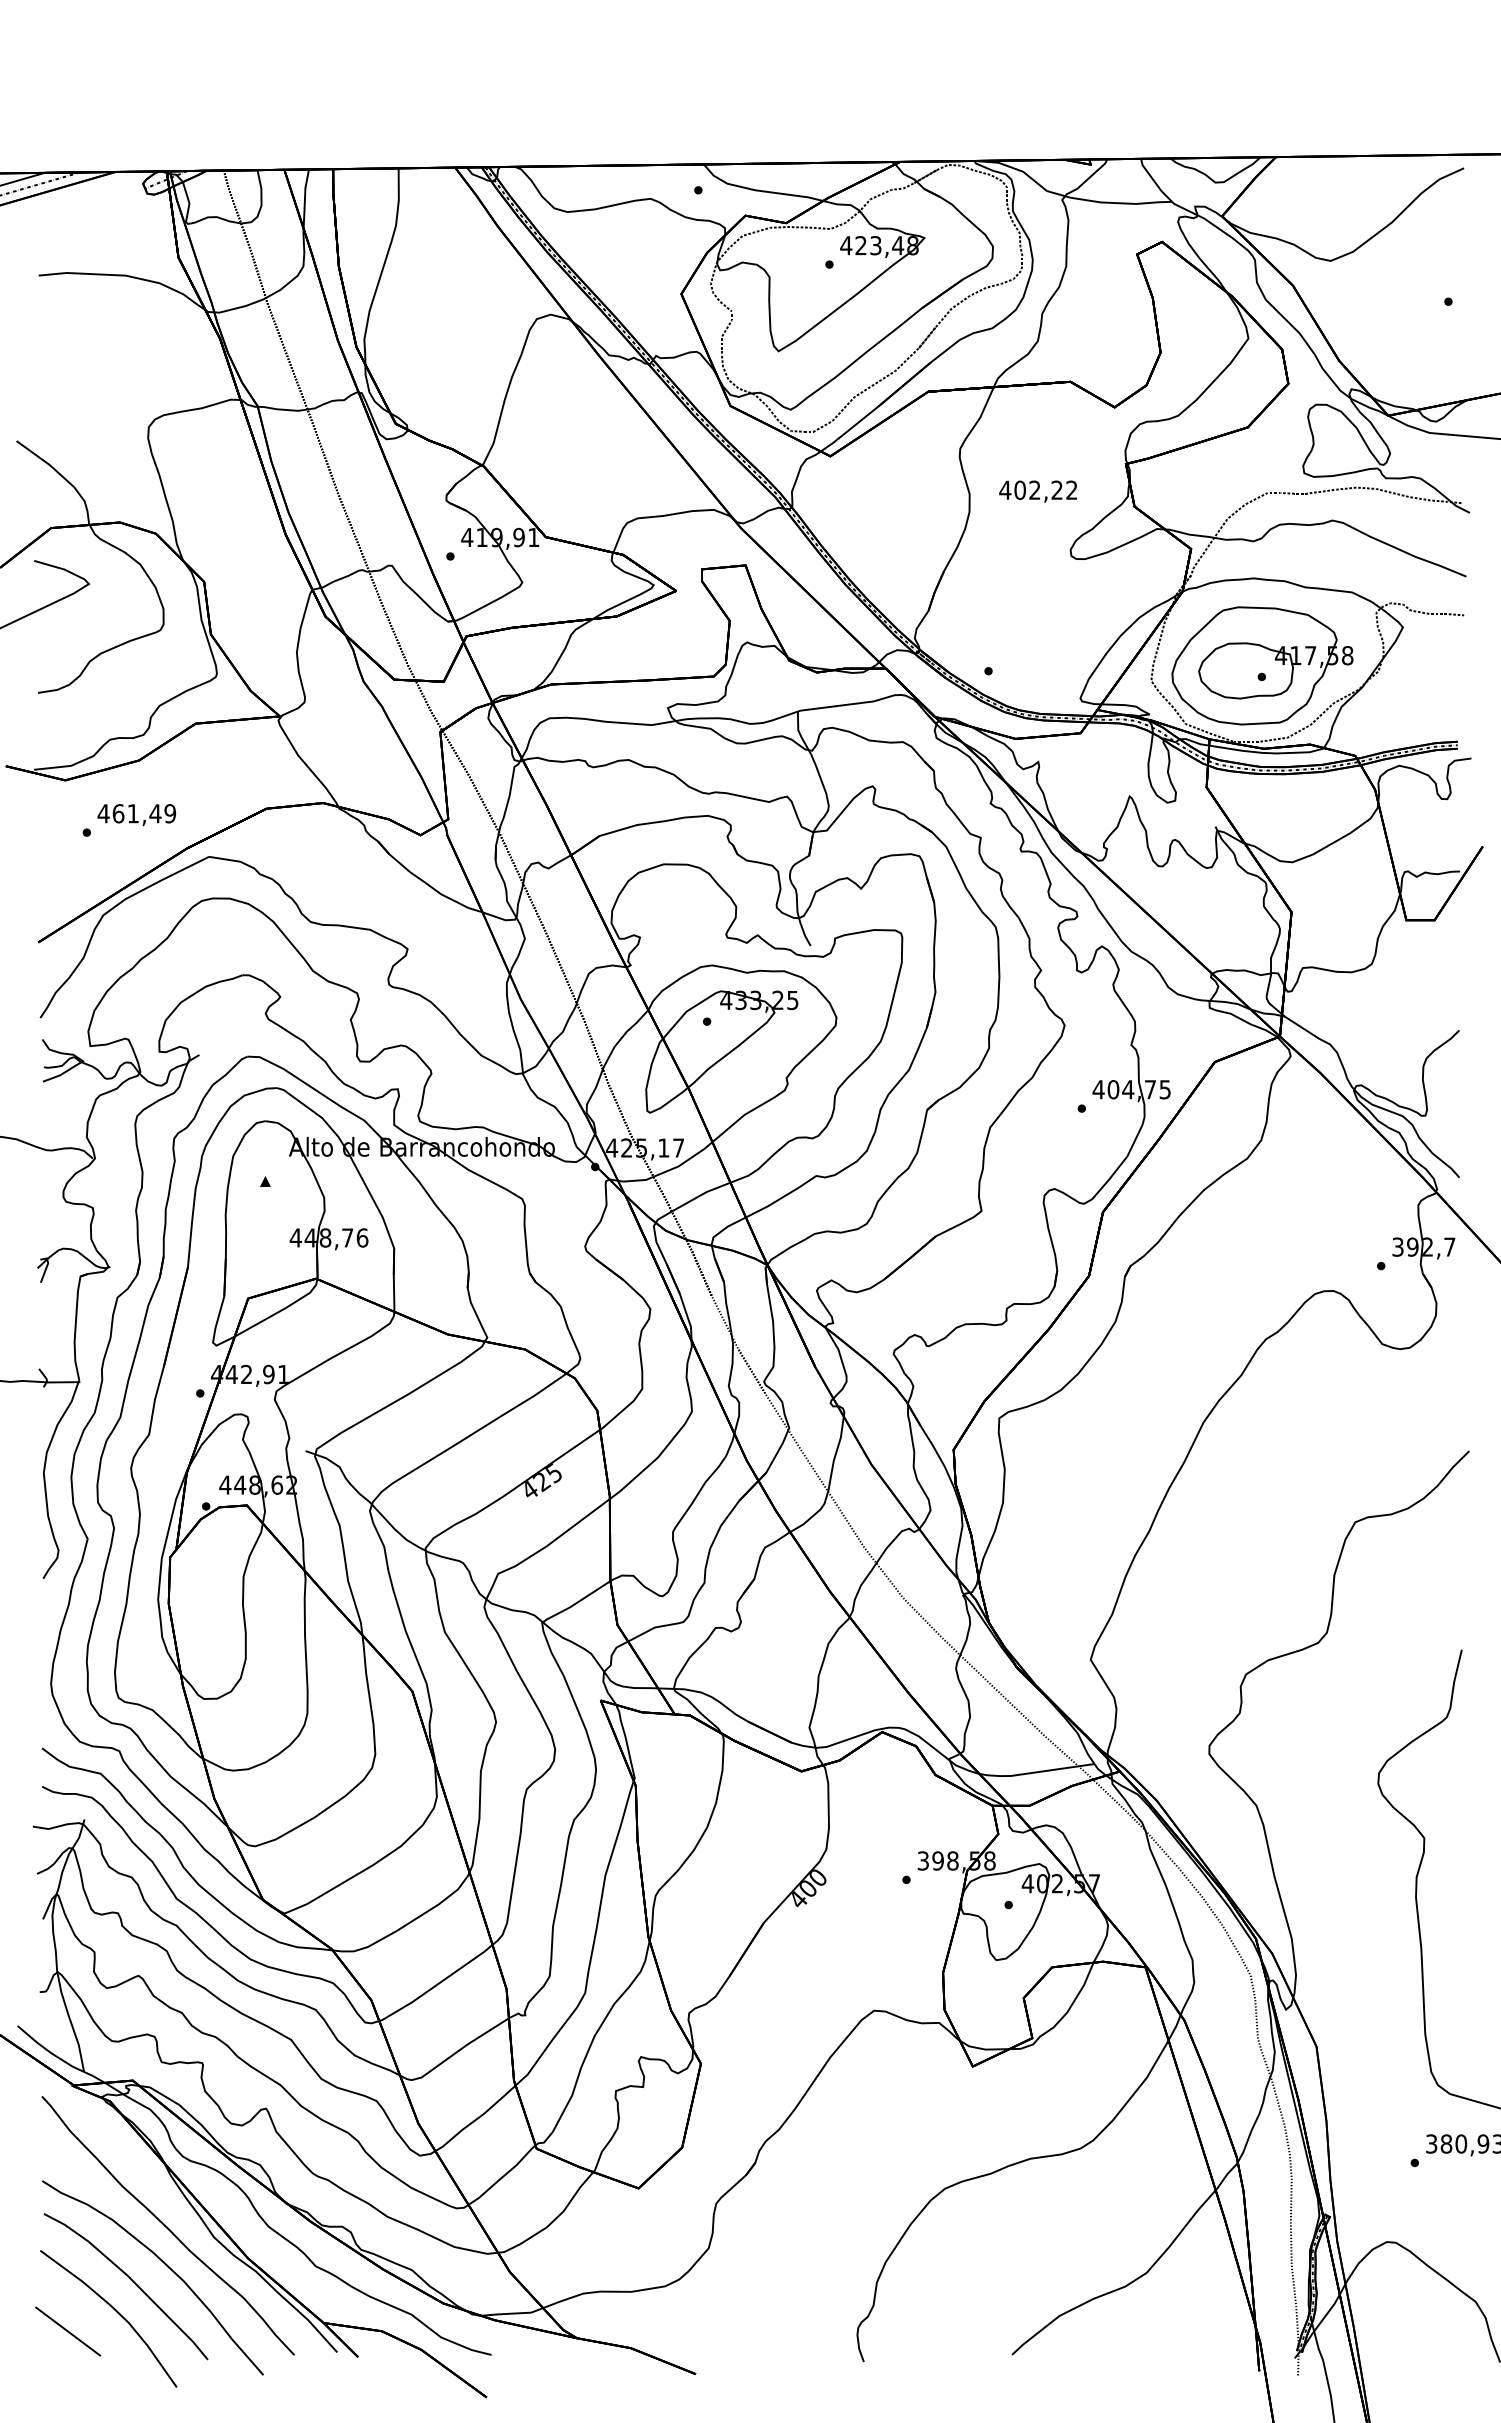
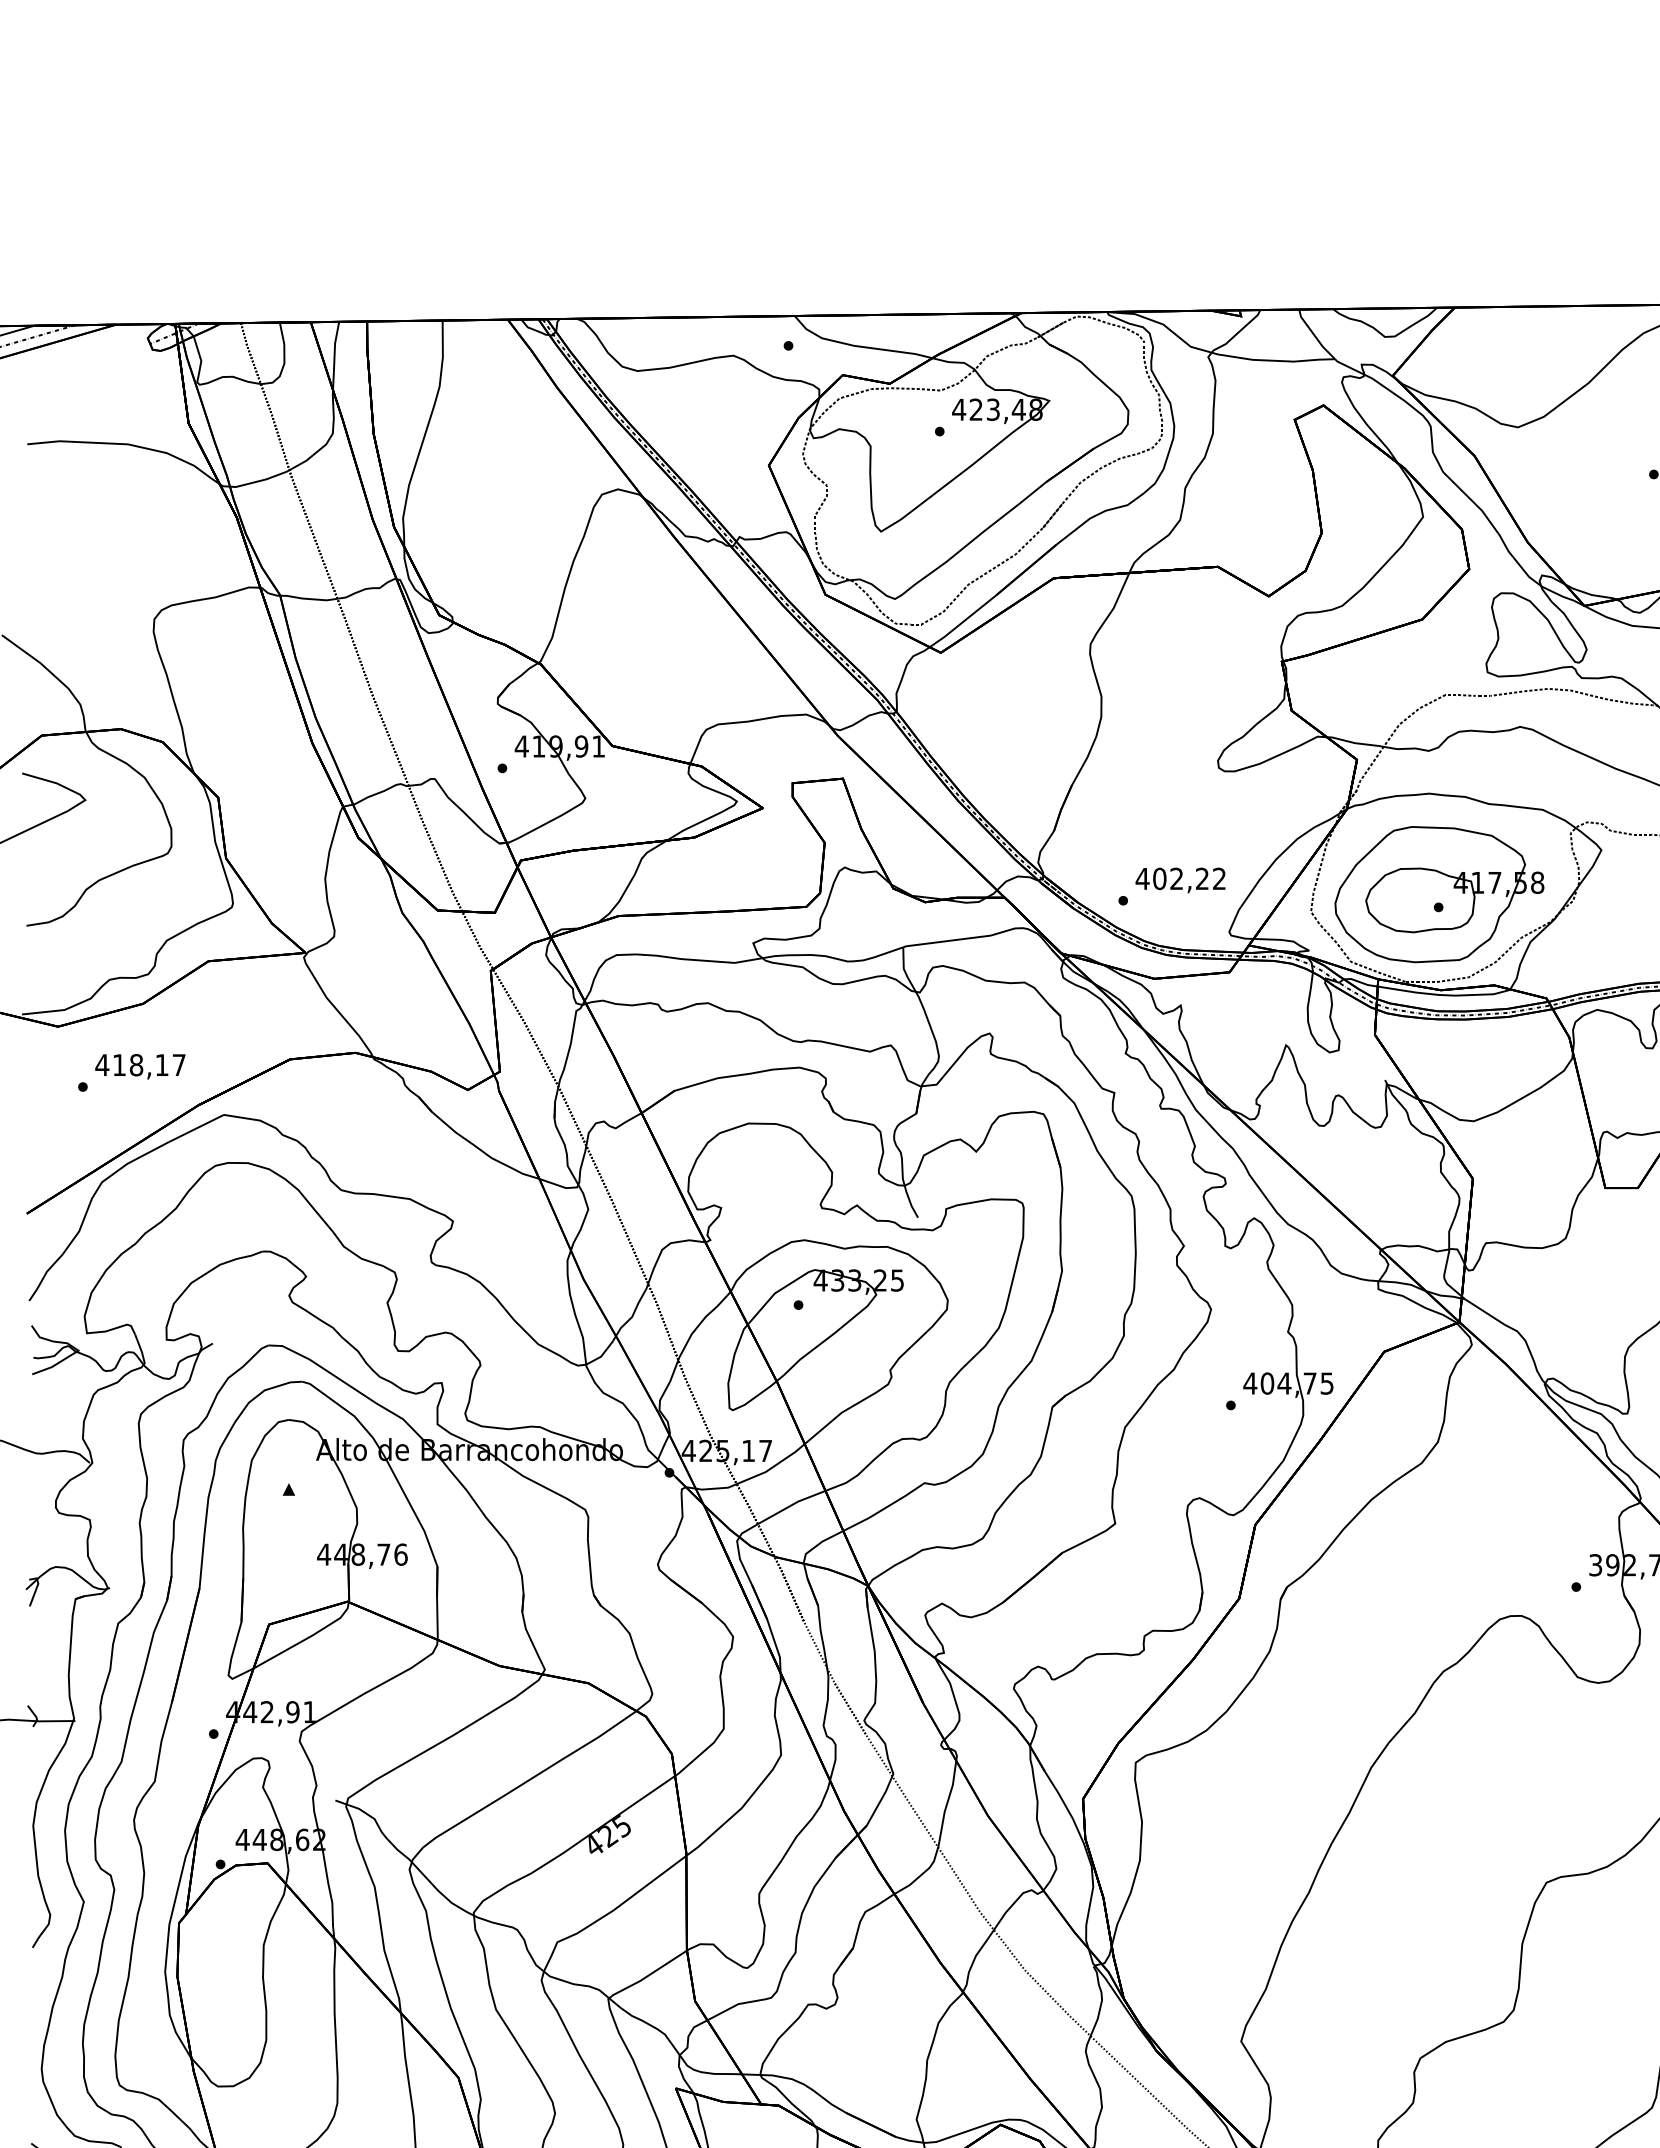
text: (1037, 491) -> (1179, 880), moved
text: (144, 813) -> (149, 1064), 461,49 -> 418,17

